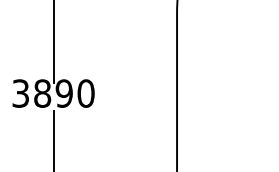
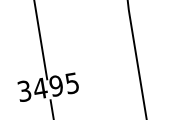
text: (63, 93) -> (55, 85), 3890 -> 3495

